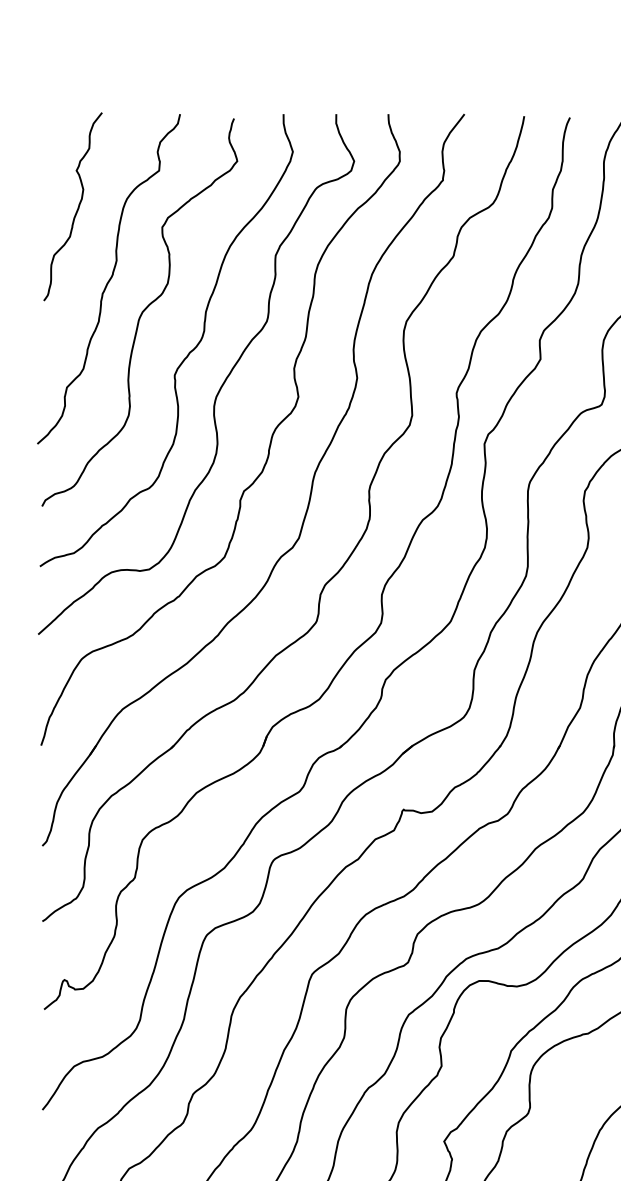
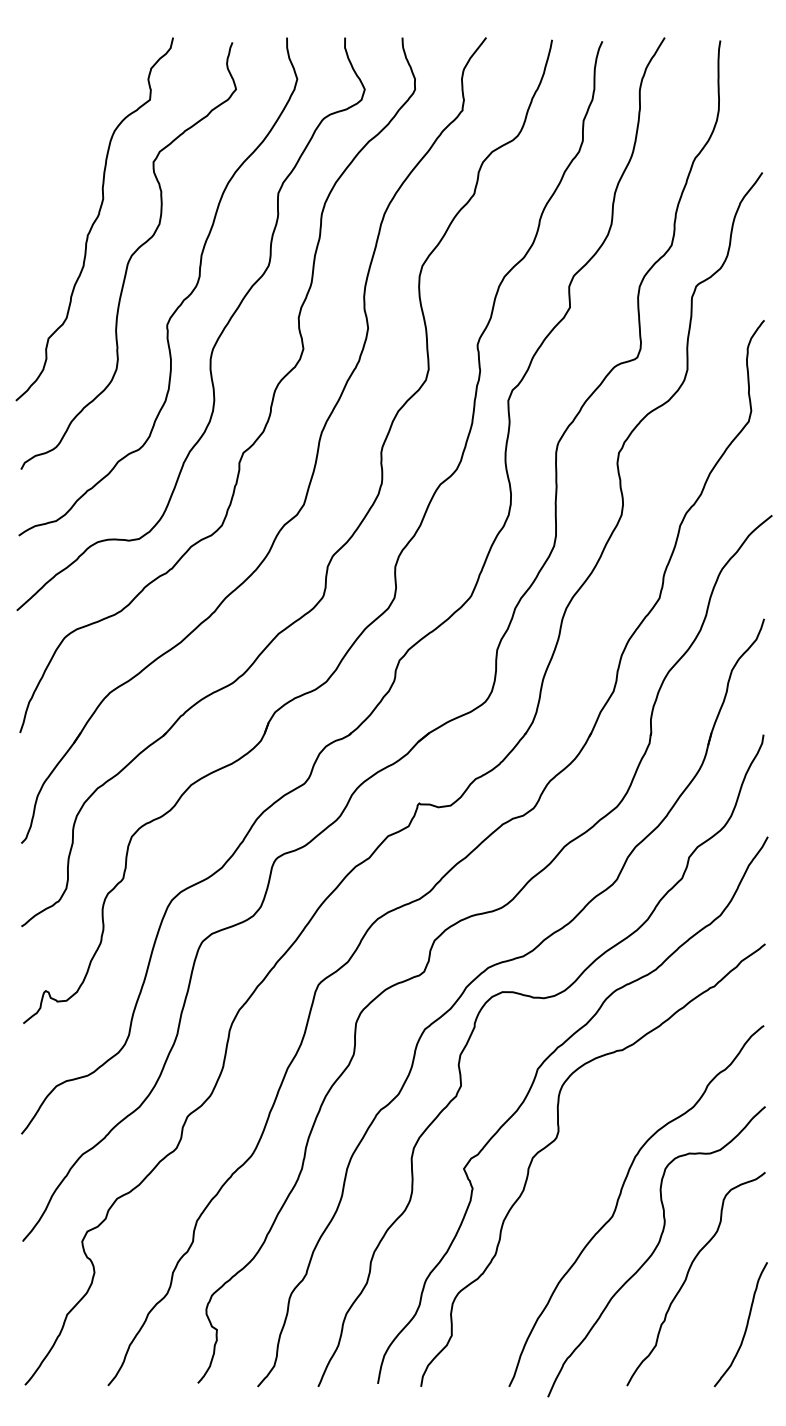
curve: (76, 209) -> (59, 142), removed

